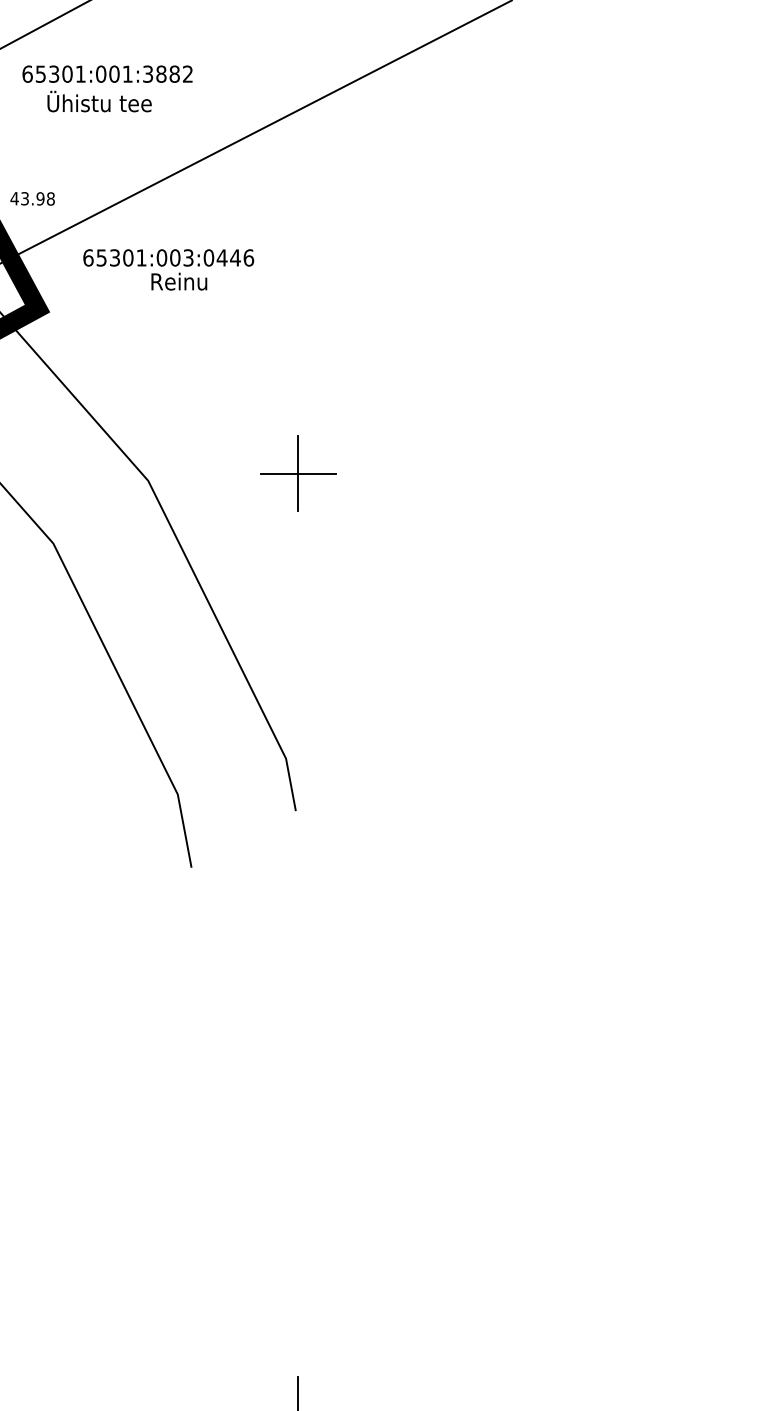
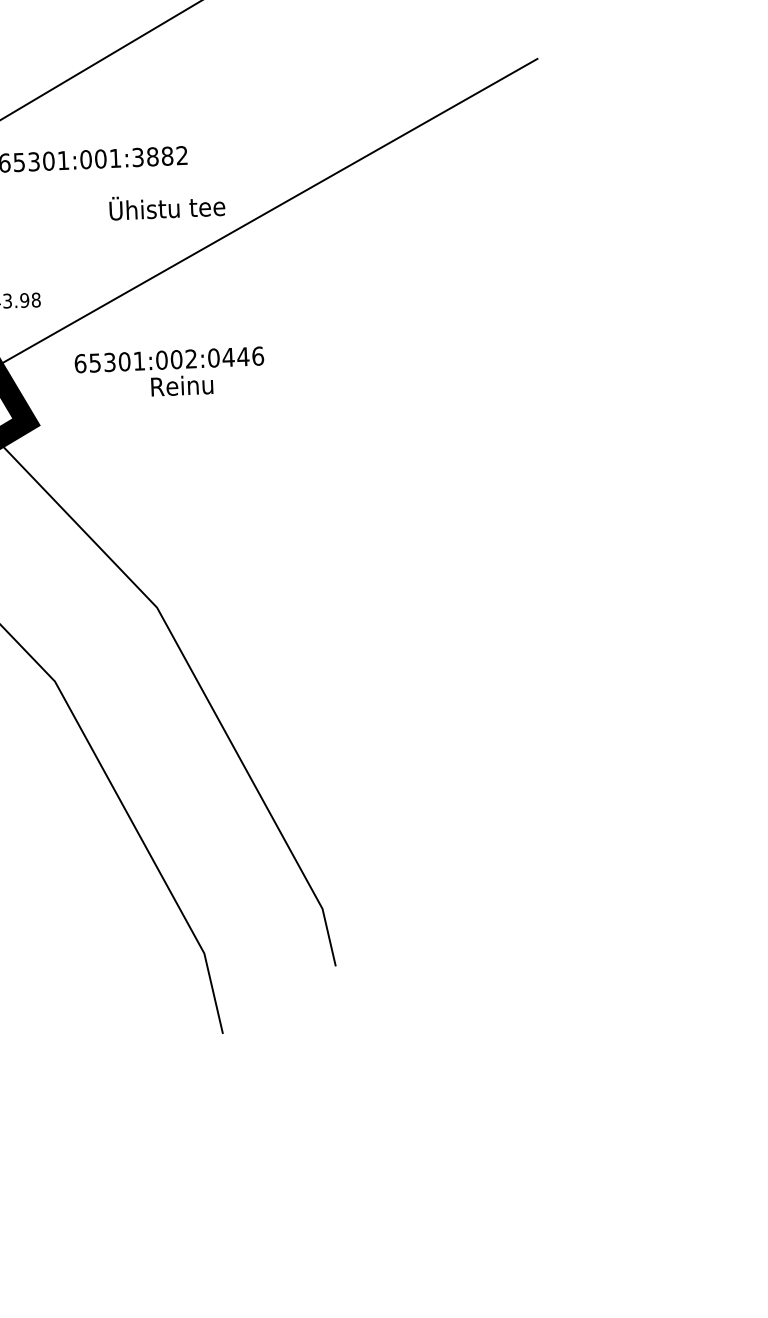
text: (99, 101) -> (167, 206), moved
text: (188, 257) -> (191, 358), 65301:003:0446 -> 65301:002:0446
part: (298, 473) -> (323, 592), removed

